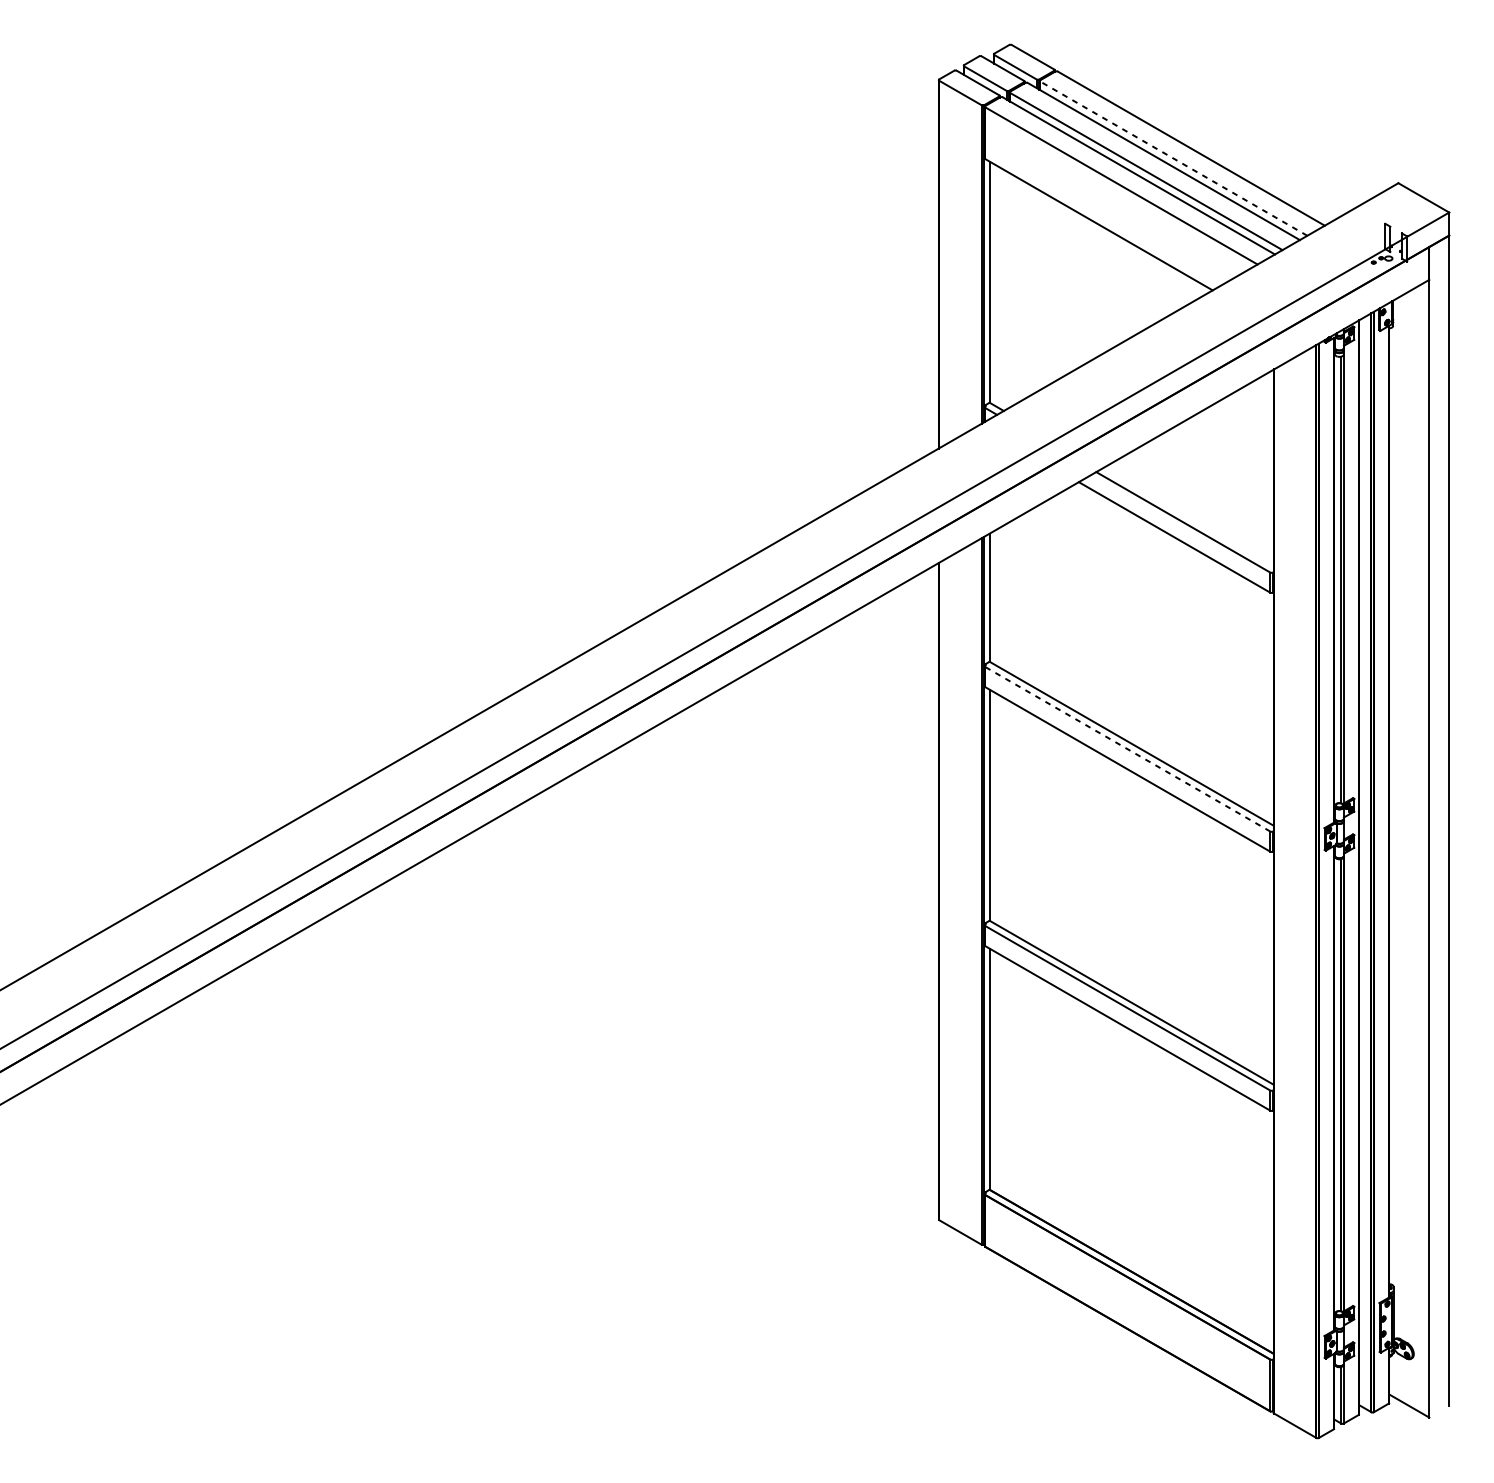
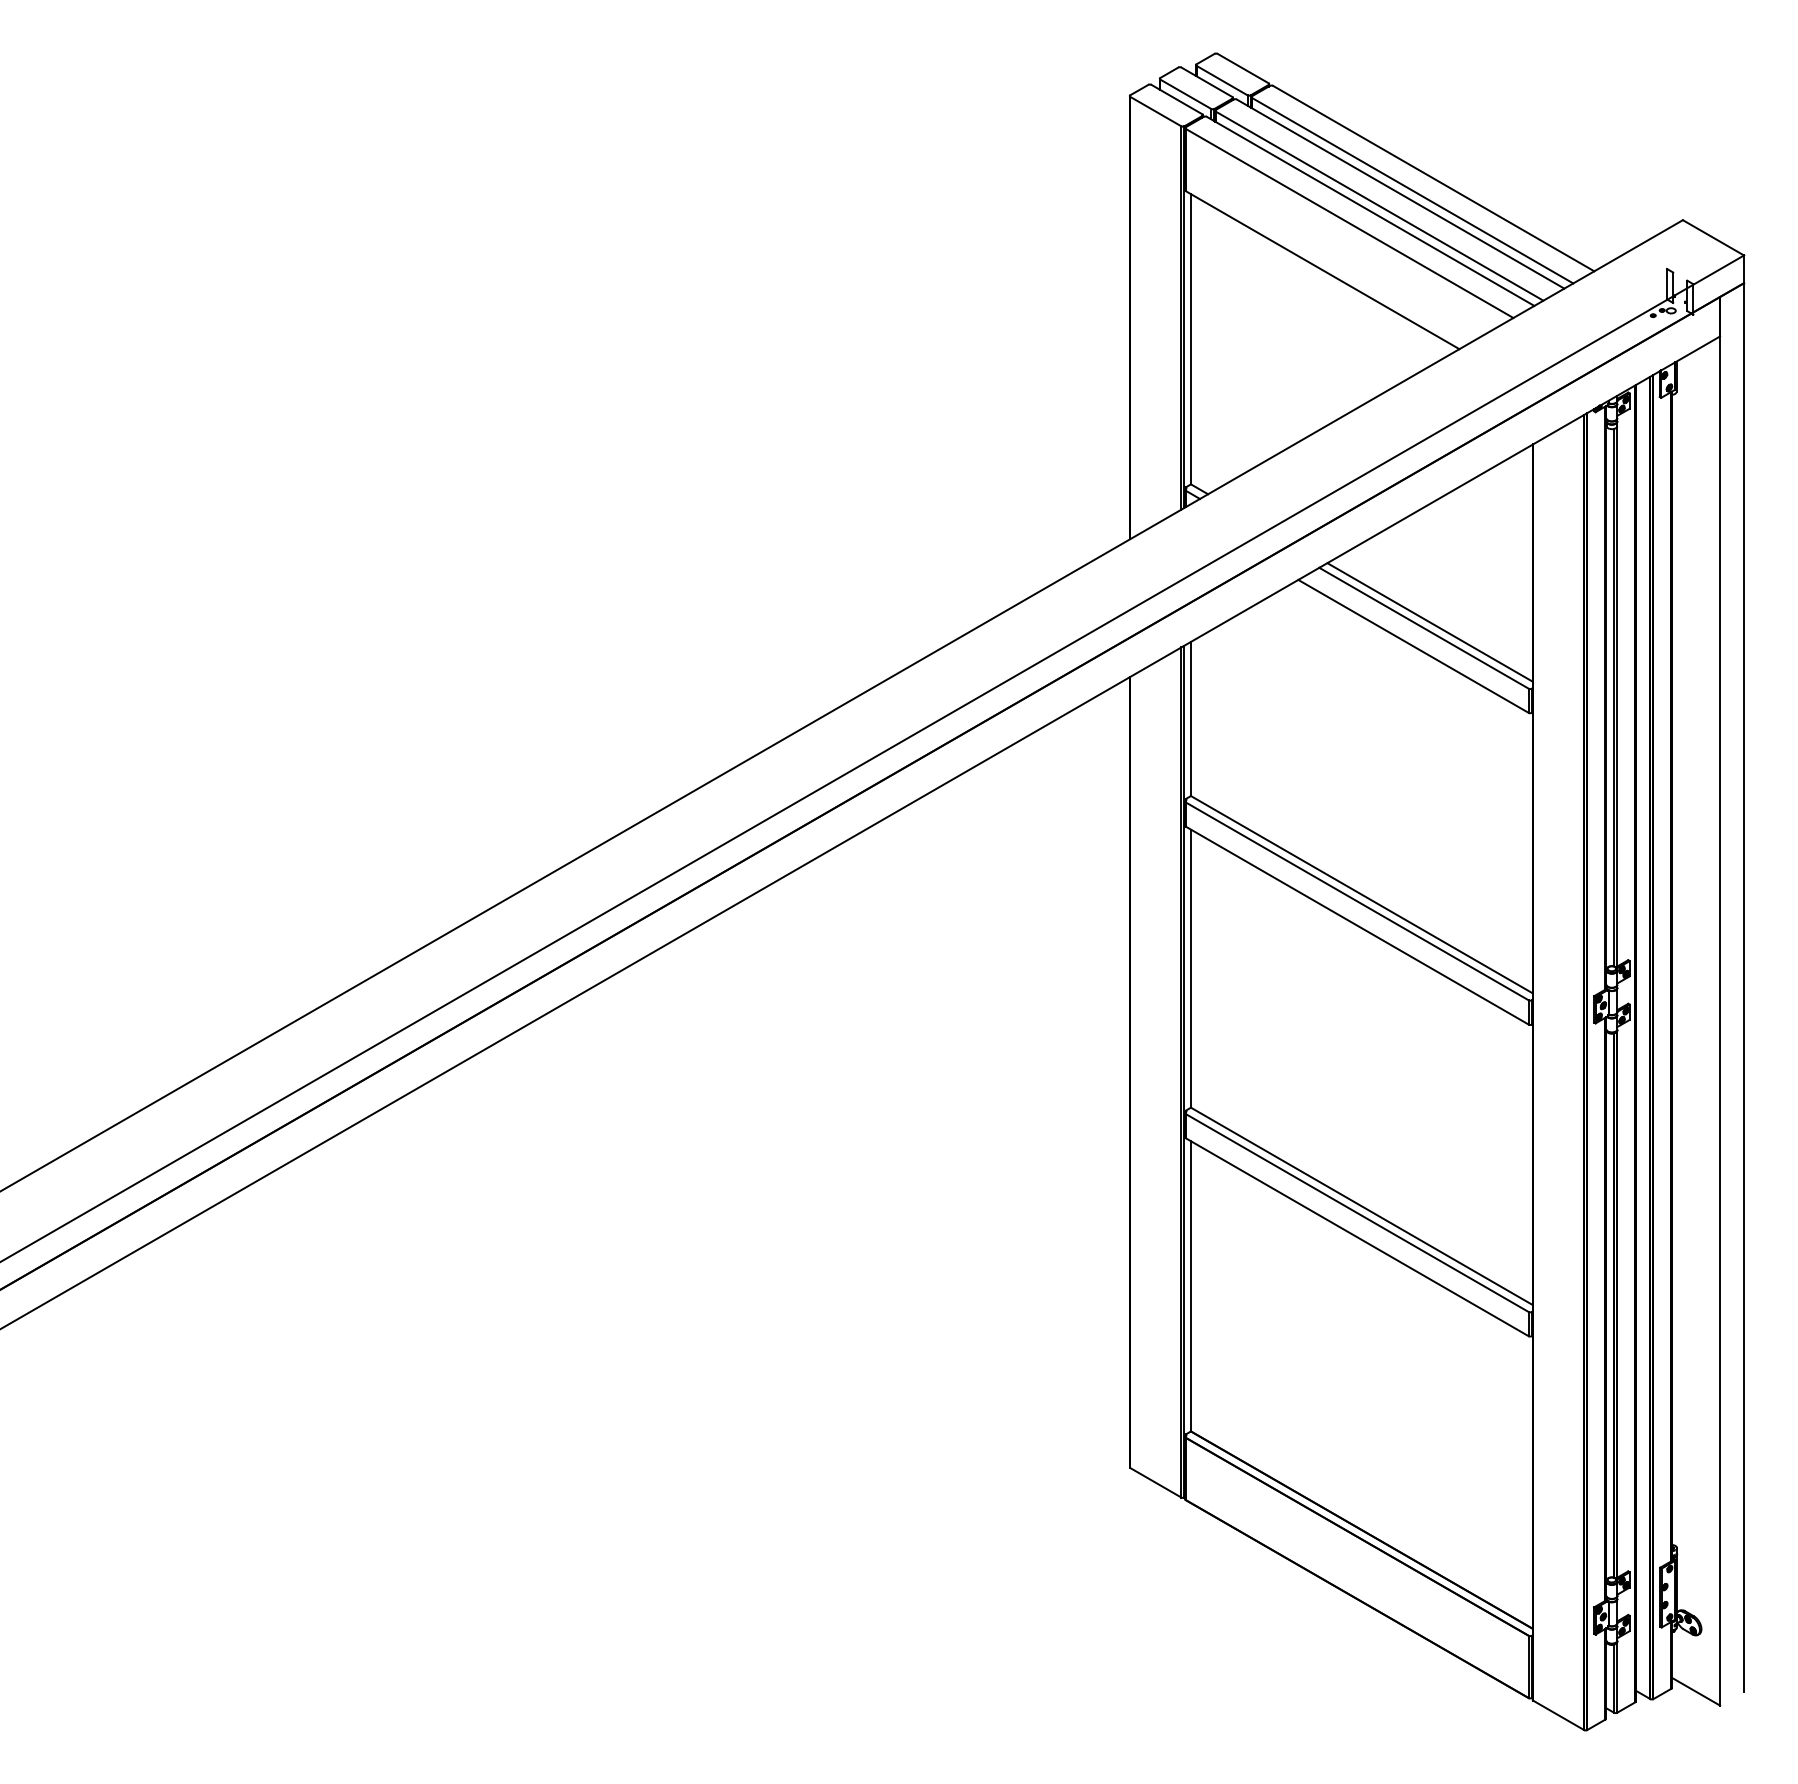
line: (1173, 158) -> (1412, 190), dashed -> solid
line: (1187, 517) -> (1429, 622), added
line: (1128, 749) -> (1357, 901), dashed -> solid

